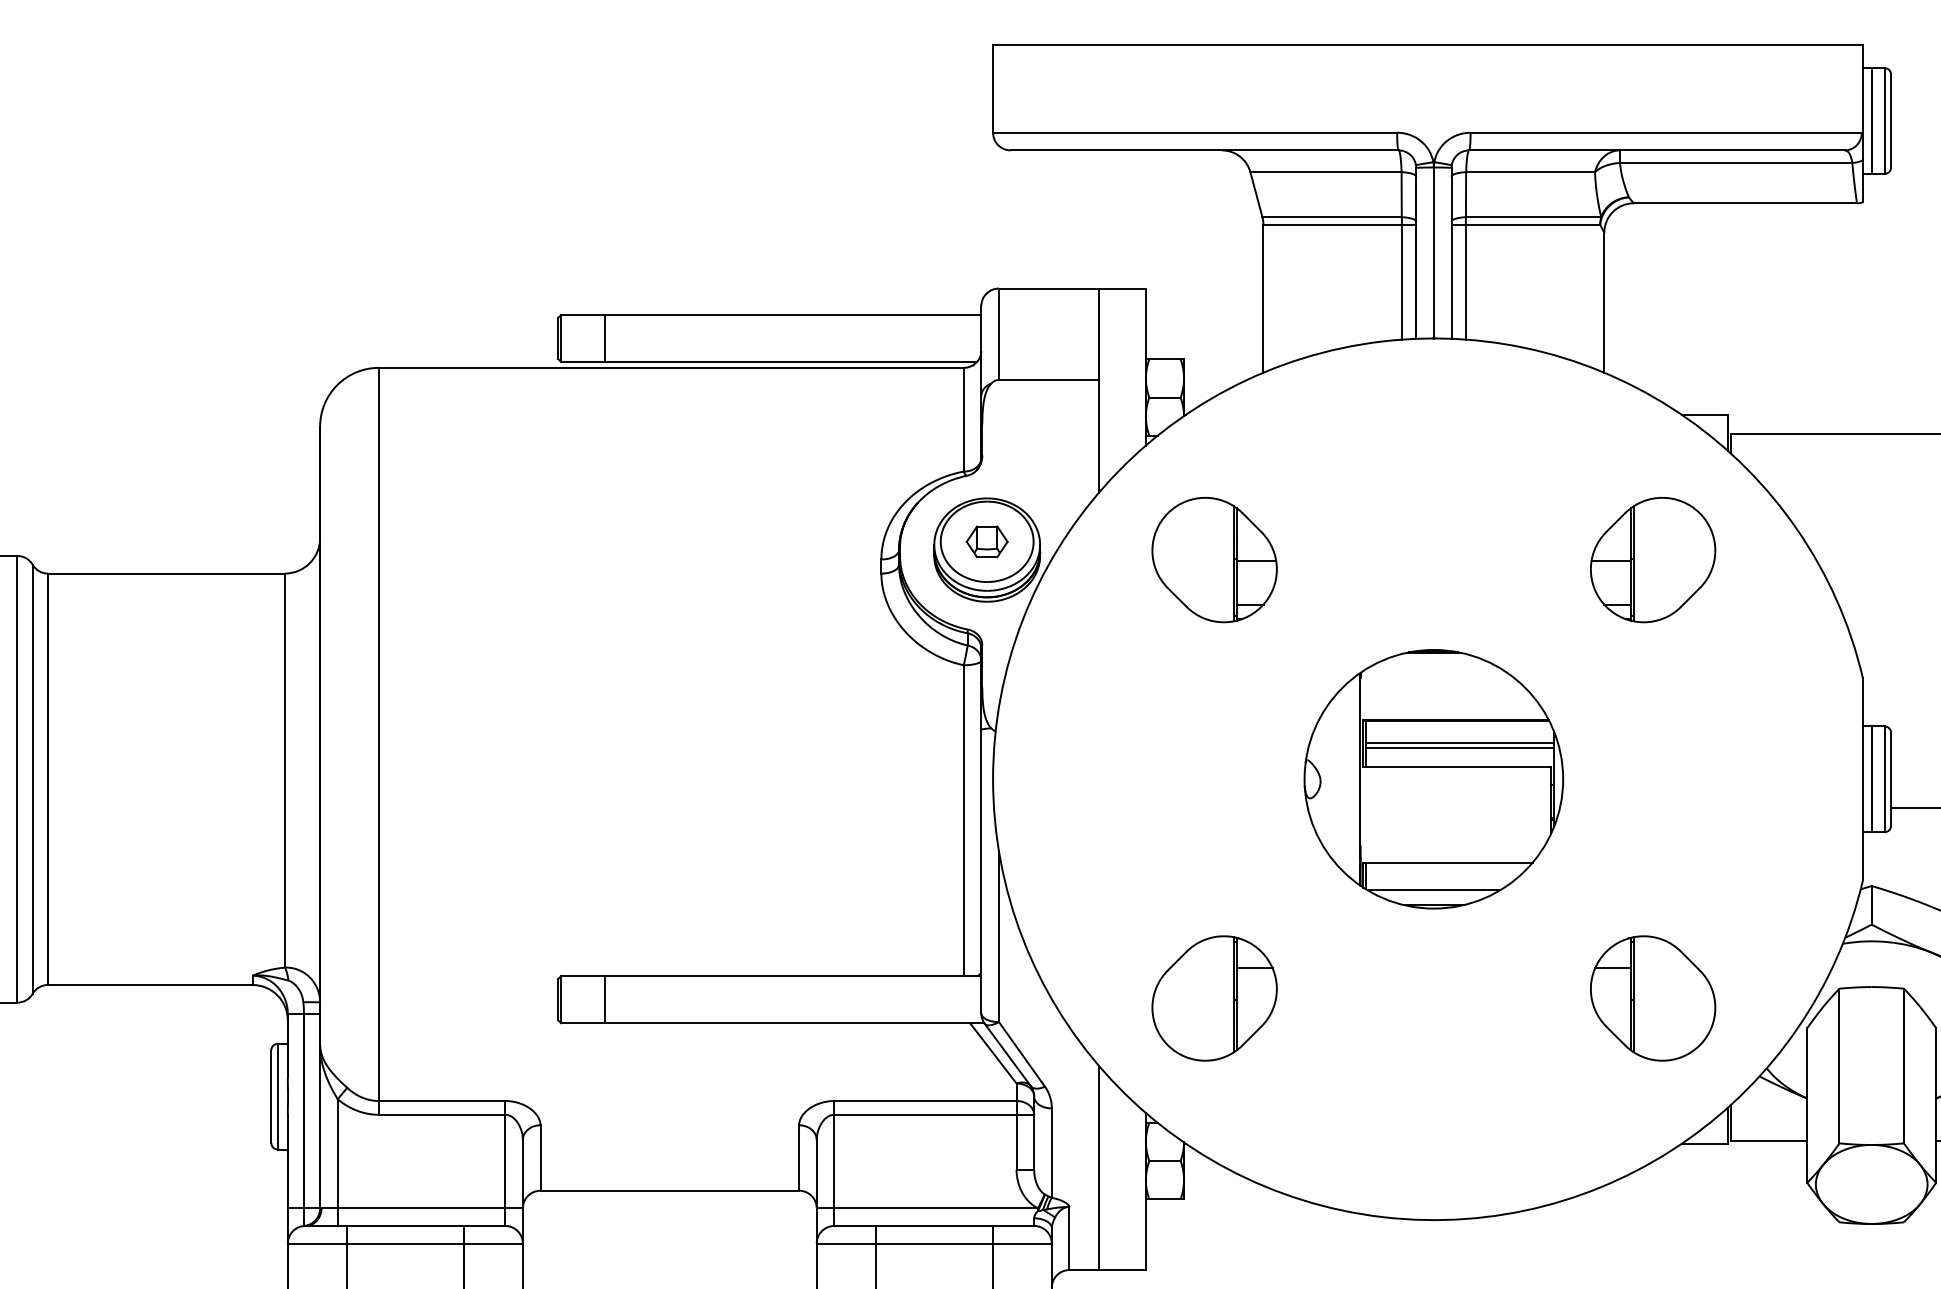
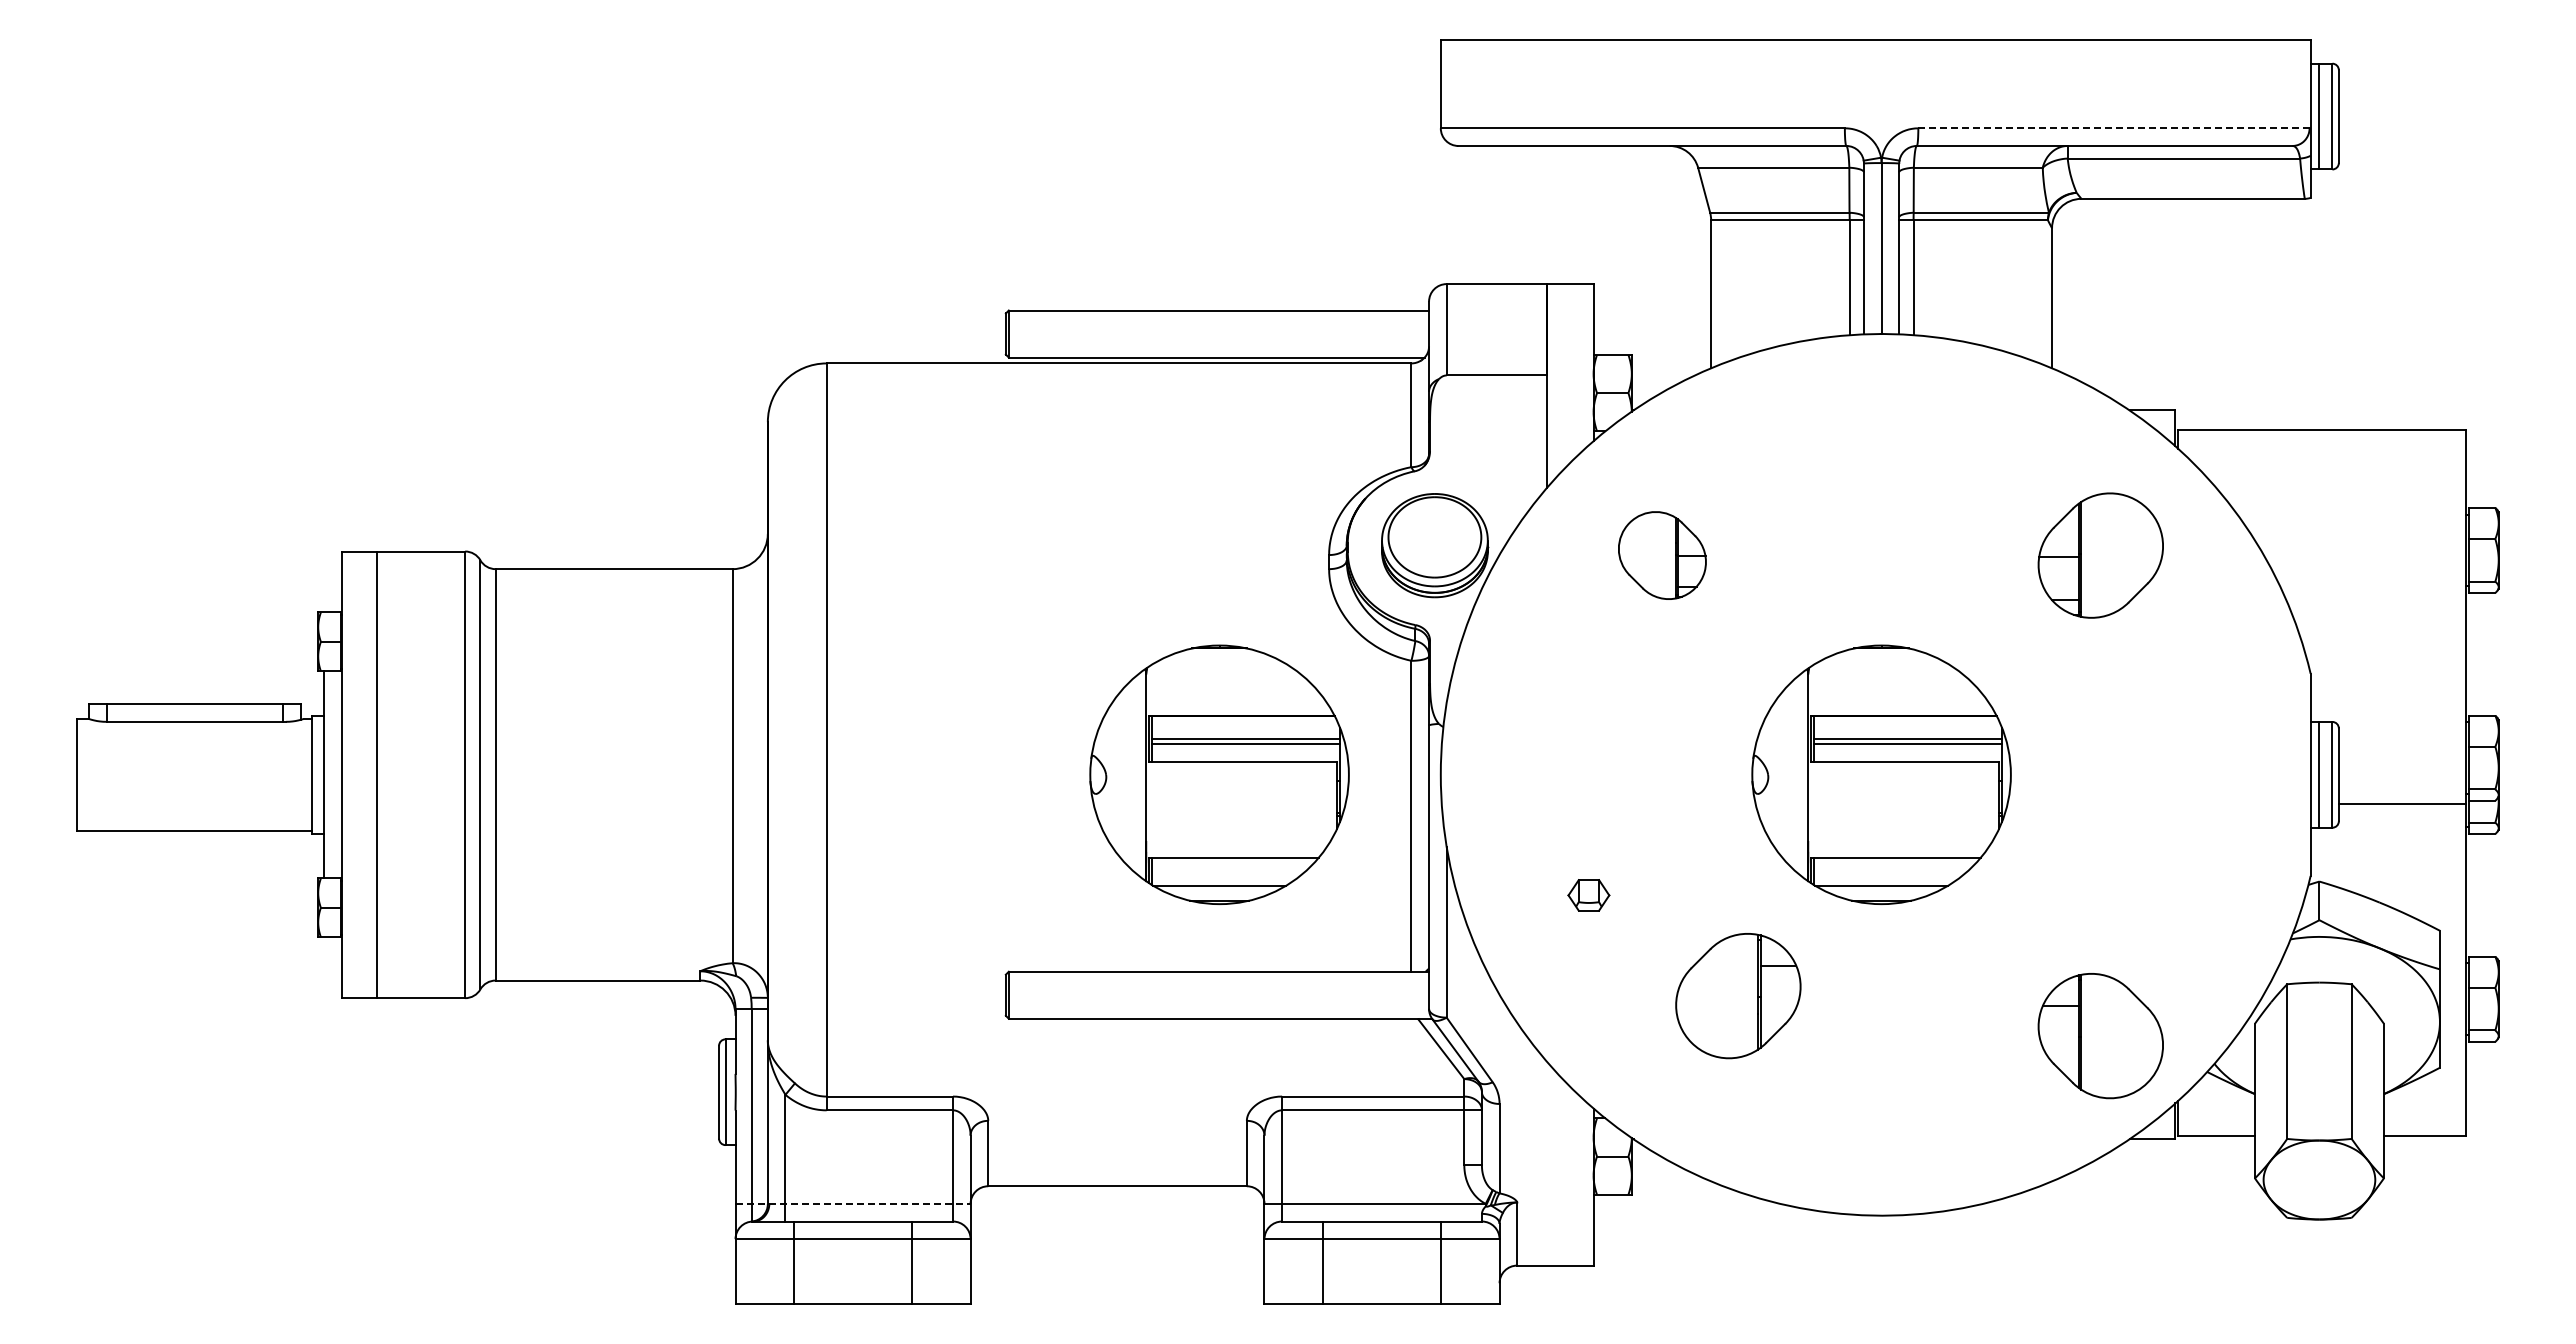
line: (1665, 132) -> (2113, 128), solid -> dashed
line: (604, 337) -> (1052, 333), removed
part: (986, 541) -> (1588, 895), moved
part: (1214, 559) -> (1662, 555), size x0.7
part: (771, 778) -> (1219, 774), added
line: (604, 998) -> (1052, 994), removed
part: (1214, 998) -> (1738, 996), moved
part: (1652, 998) -> (2100, 1036), moved
line: (1098, 1167) -> (1546, 1163), removed
line: (405, 1207) -> (853, 1203), solid -> dashed

